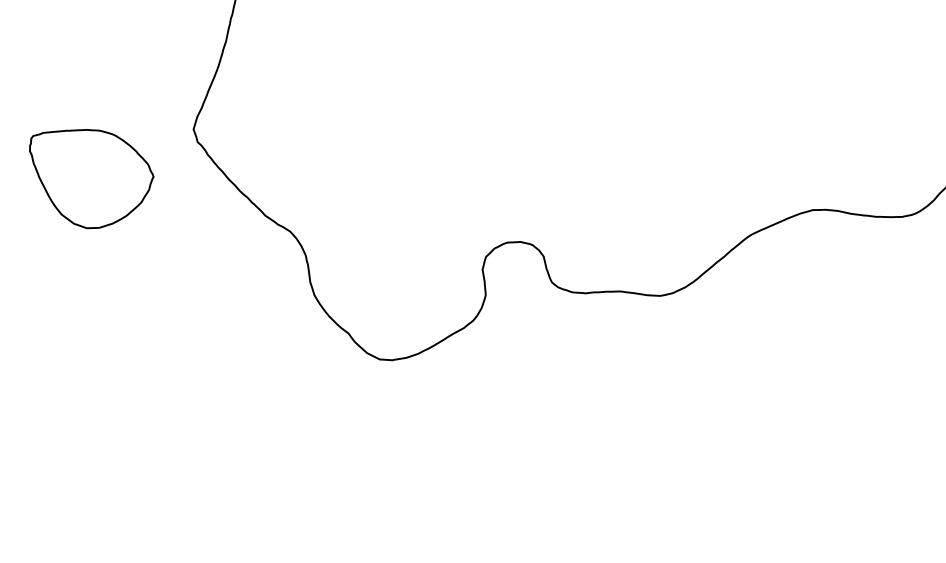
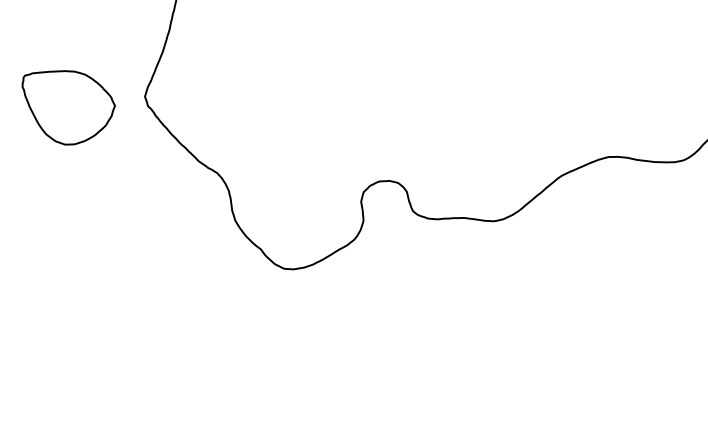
part: (91, 178) -> (68, 107), moved

